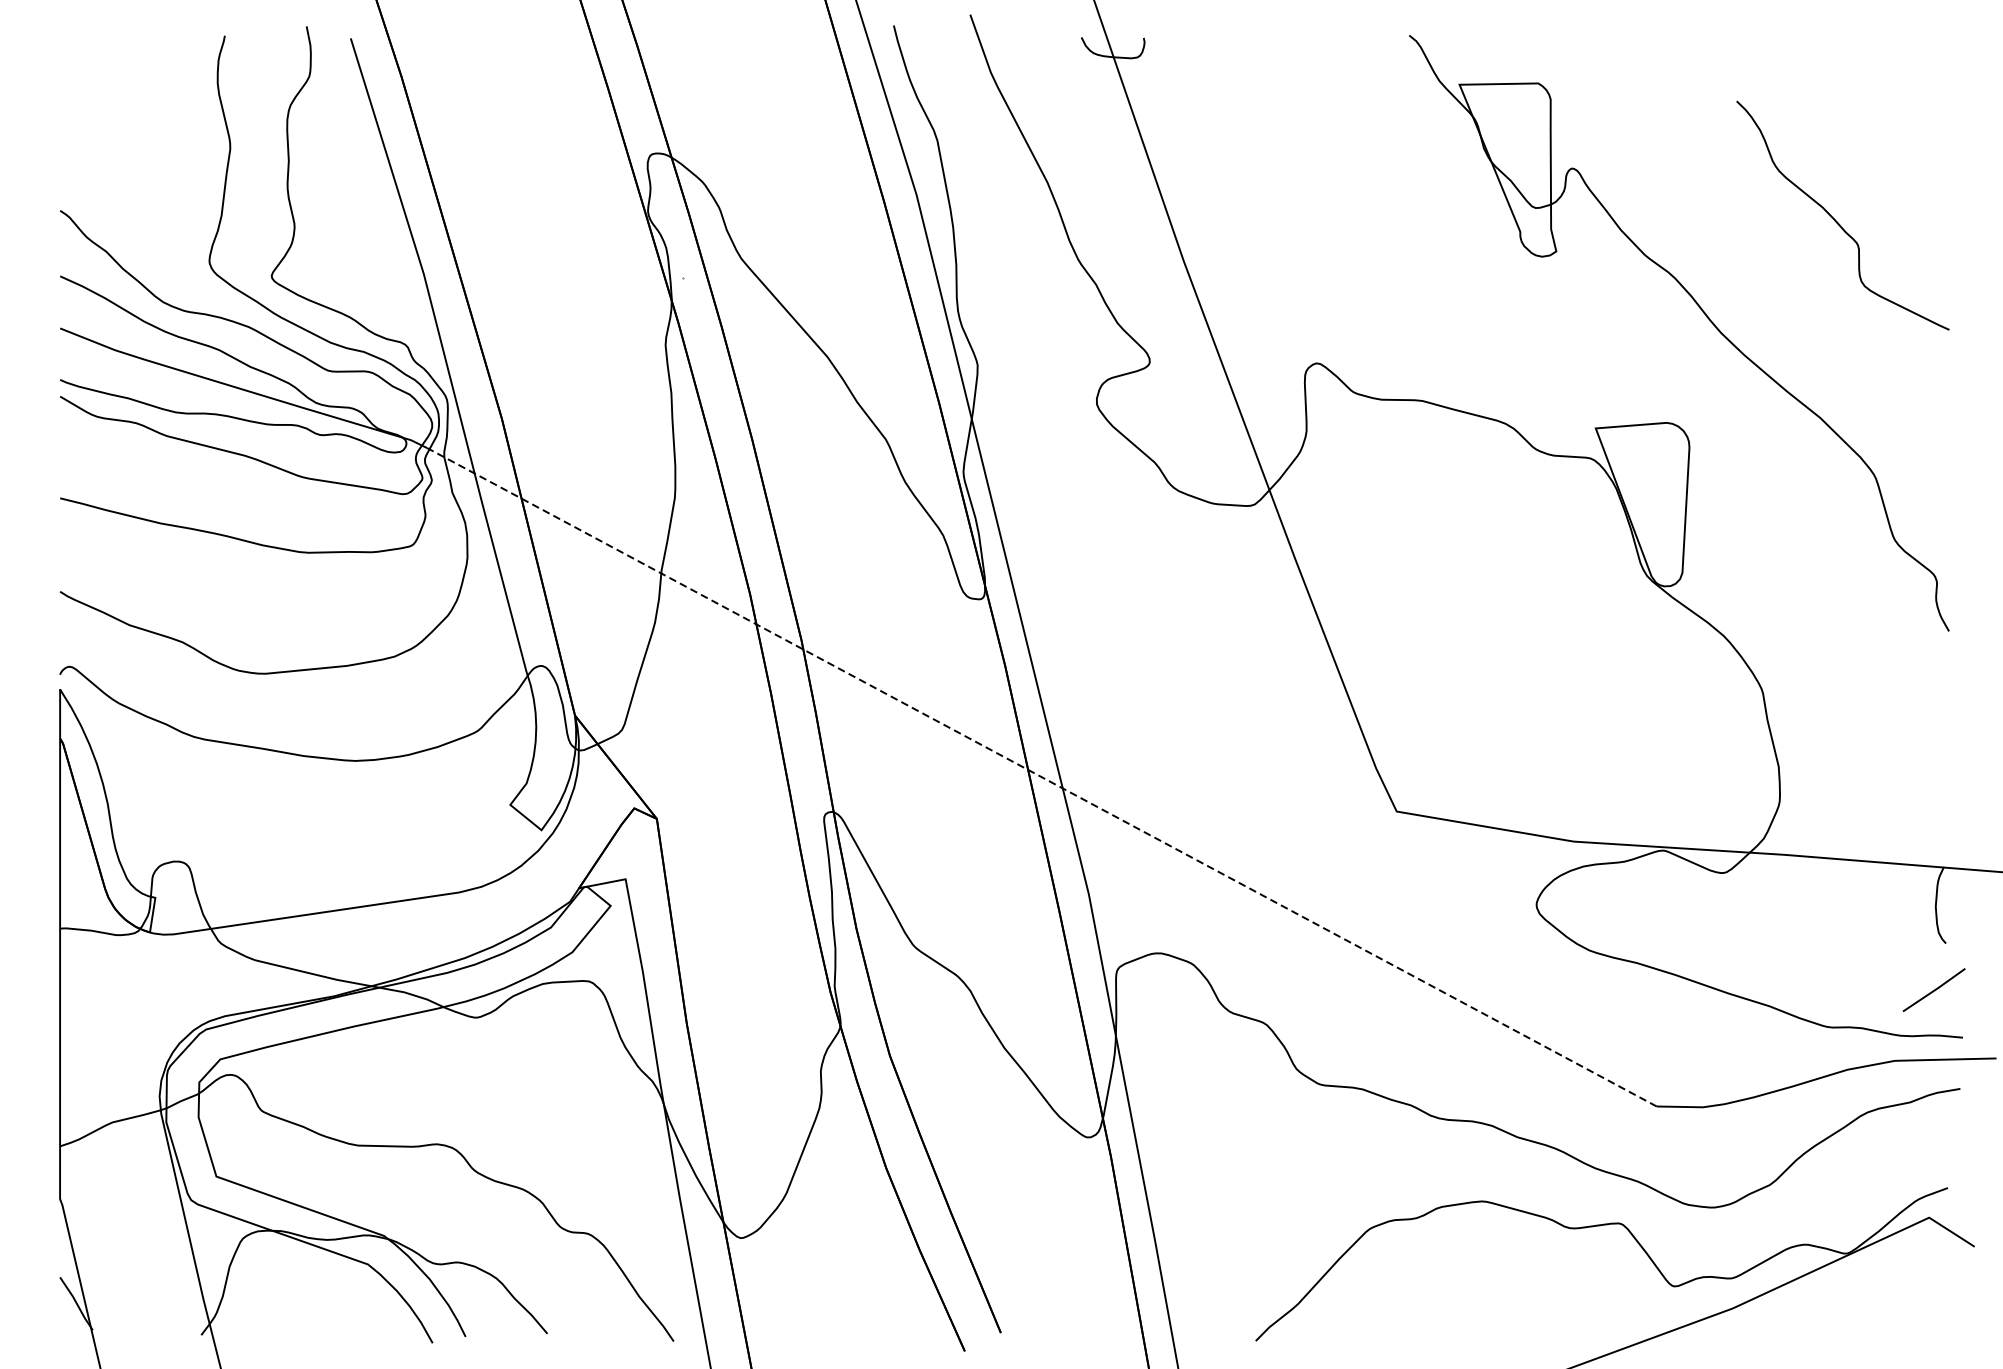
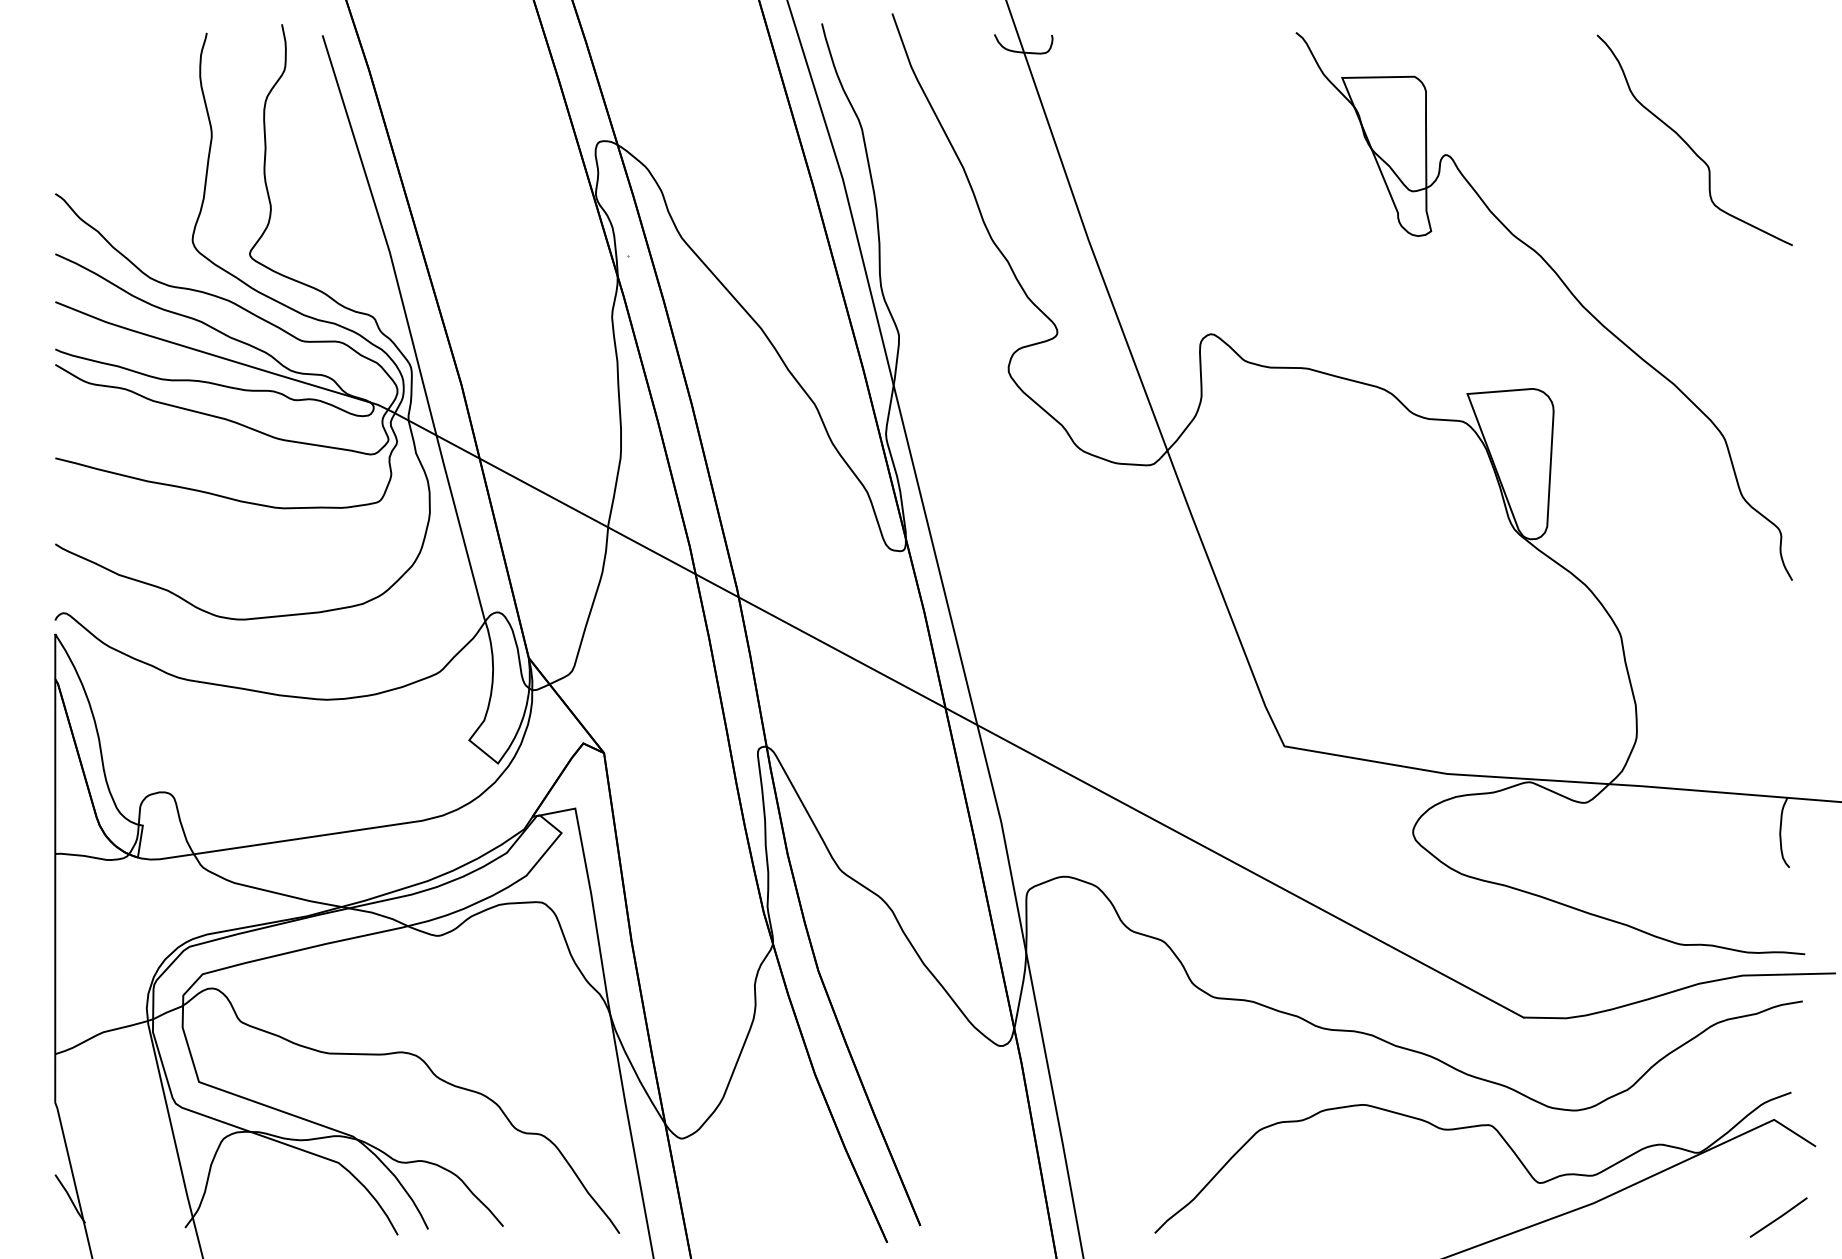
curve: (1836, 220) -> (1688, 144), moved
line: (1041, 776) -> (957, 714), dashed -> solid
line: (1933, 990) -> (1778, 1217), moved

